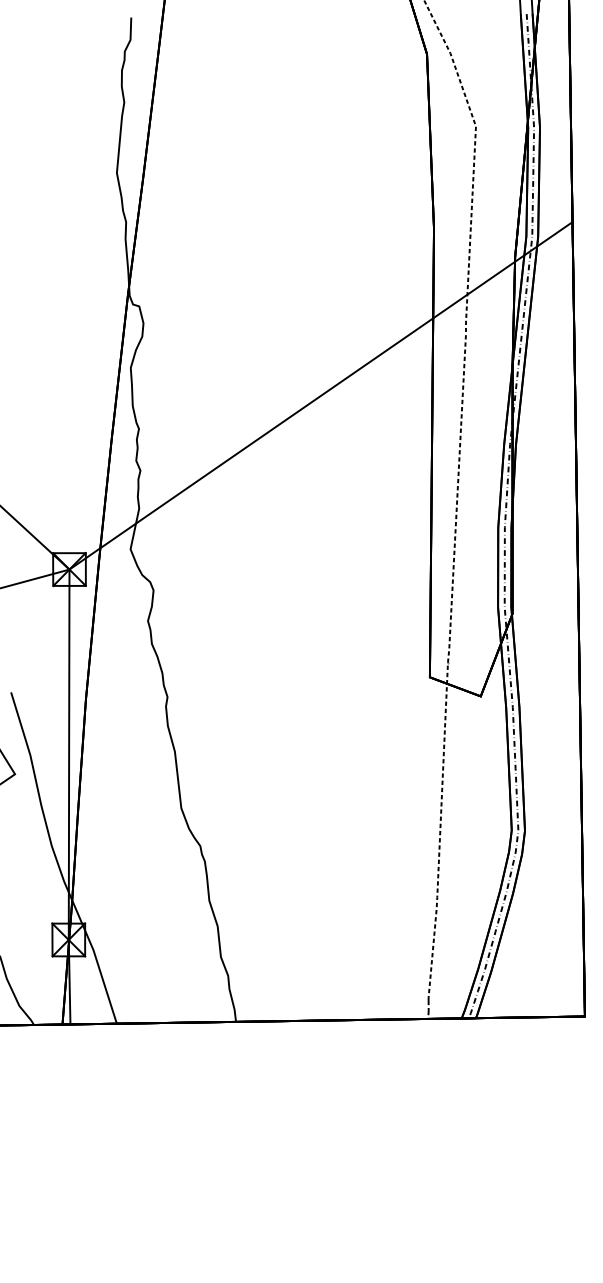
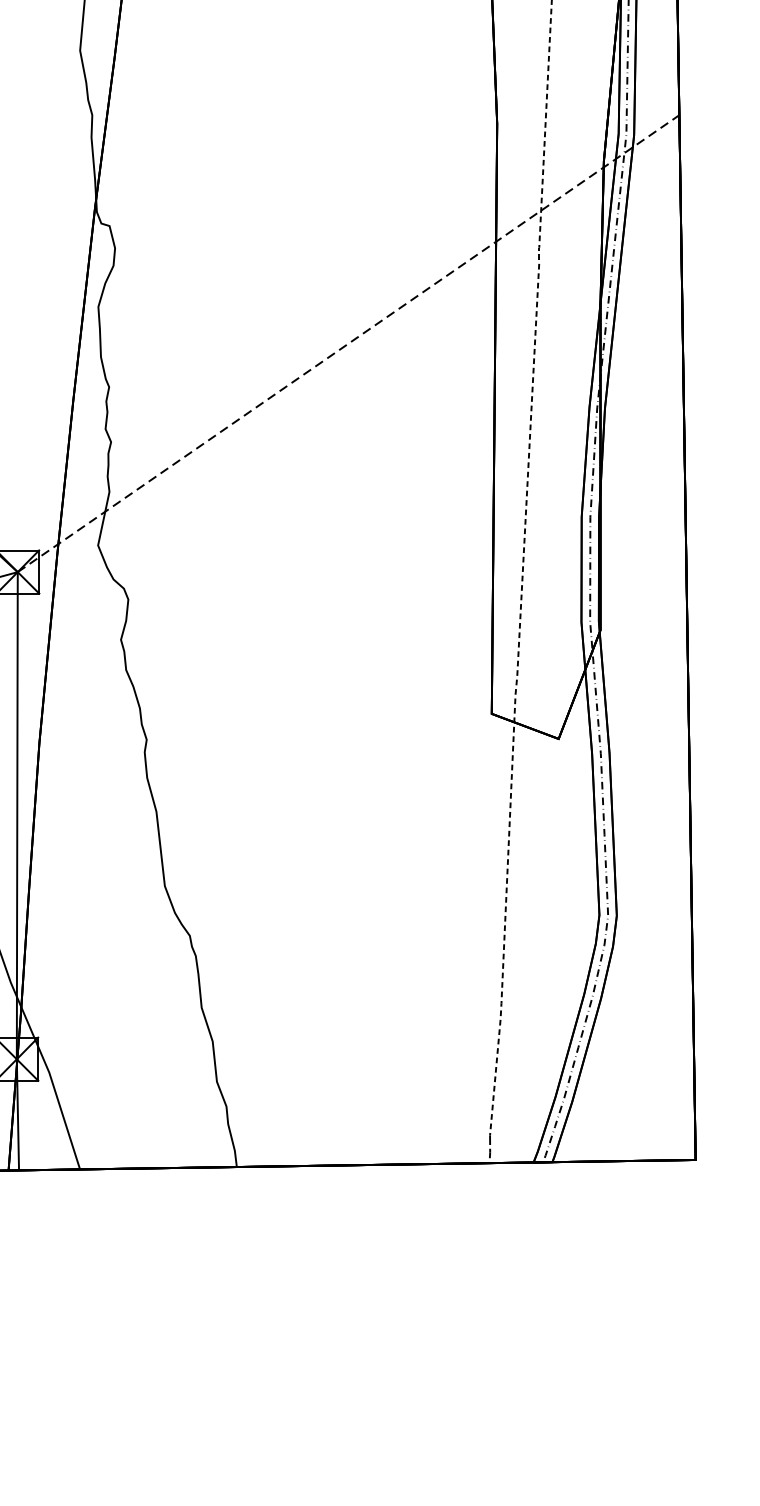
line: (321, 395) -> (349, 343), solid -> dashed

